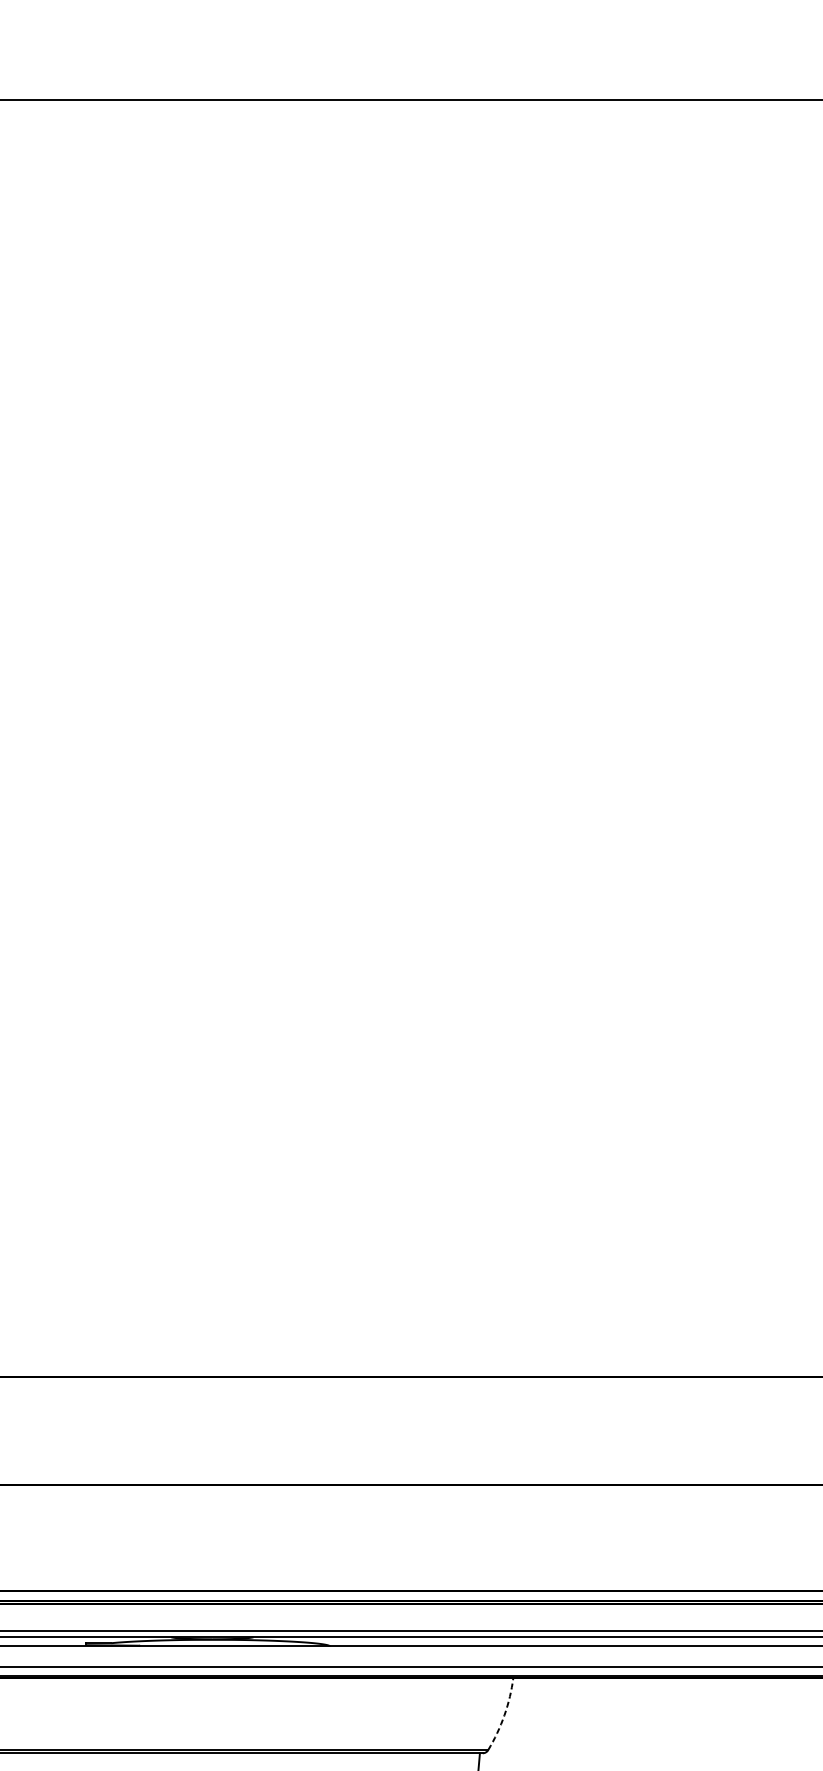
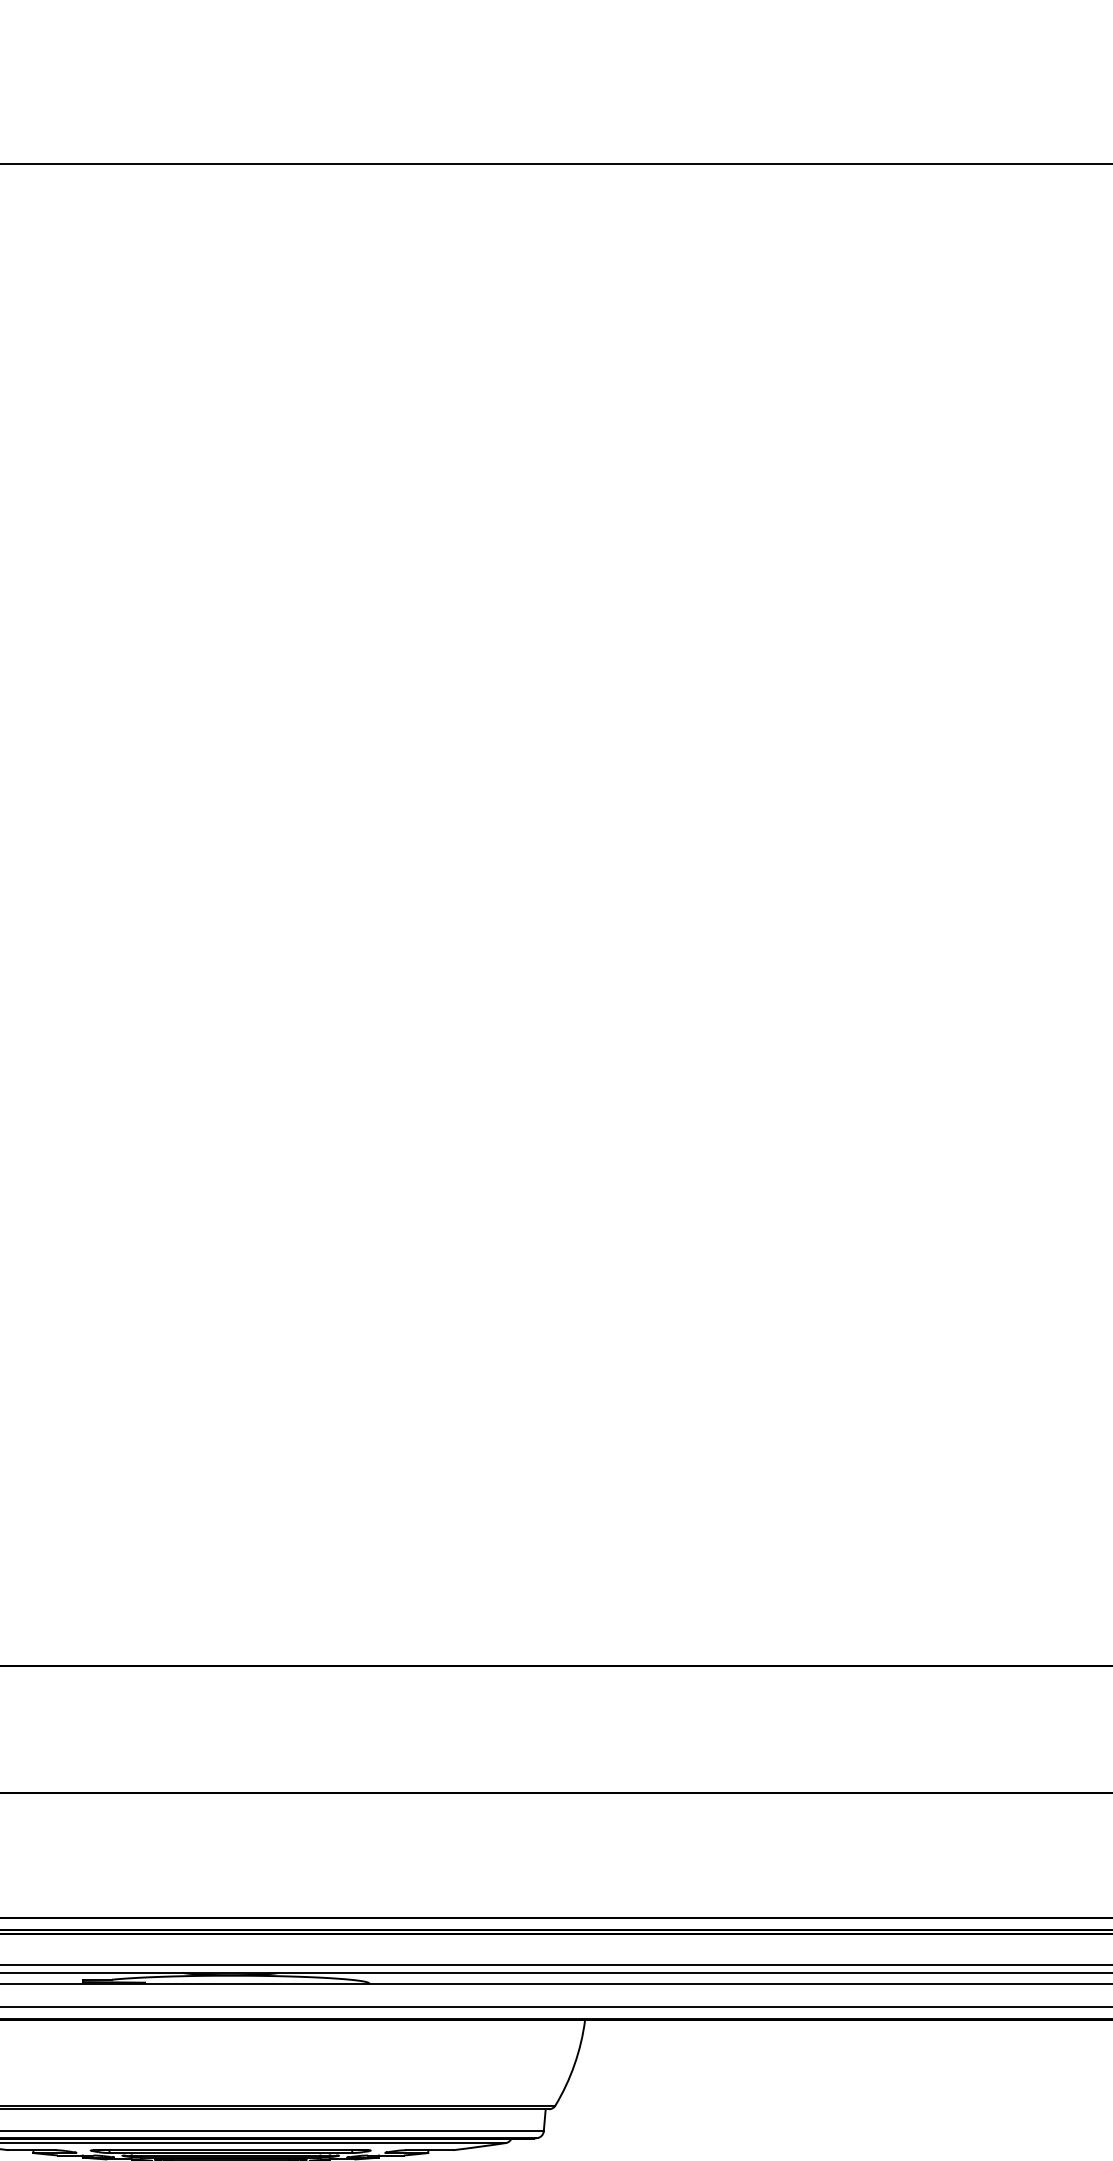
arc: (504, 1715) -> (574, 2064), dashed -> solid

